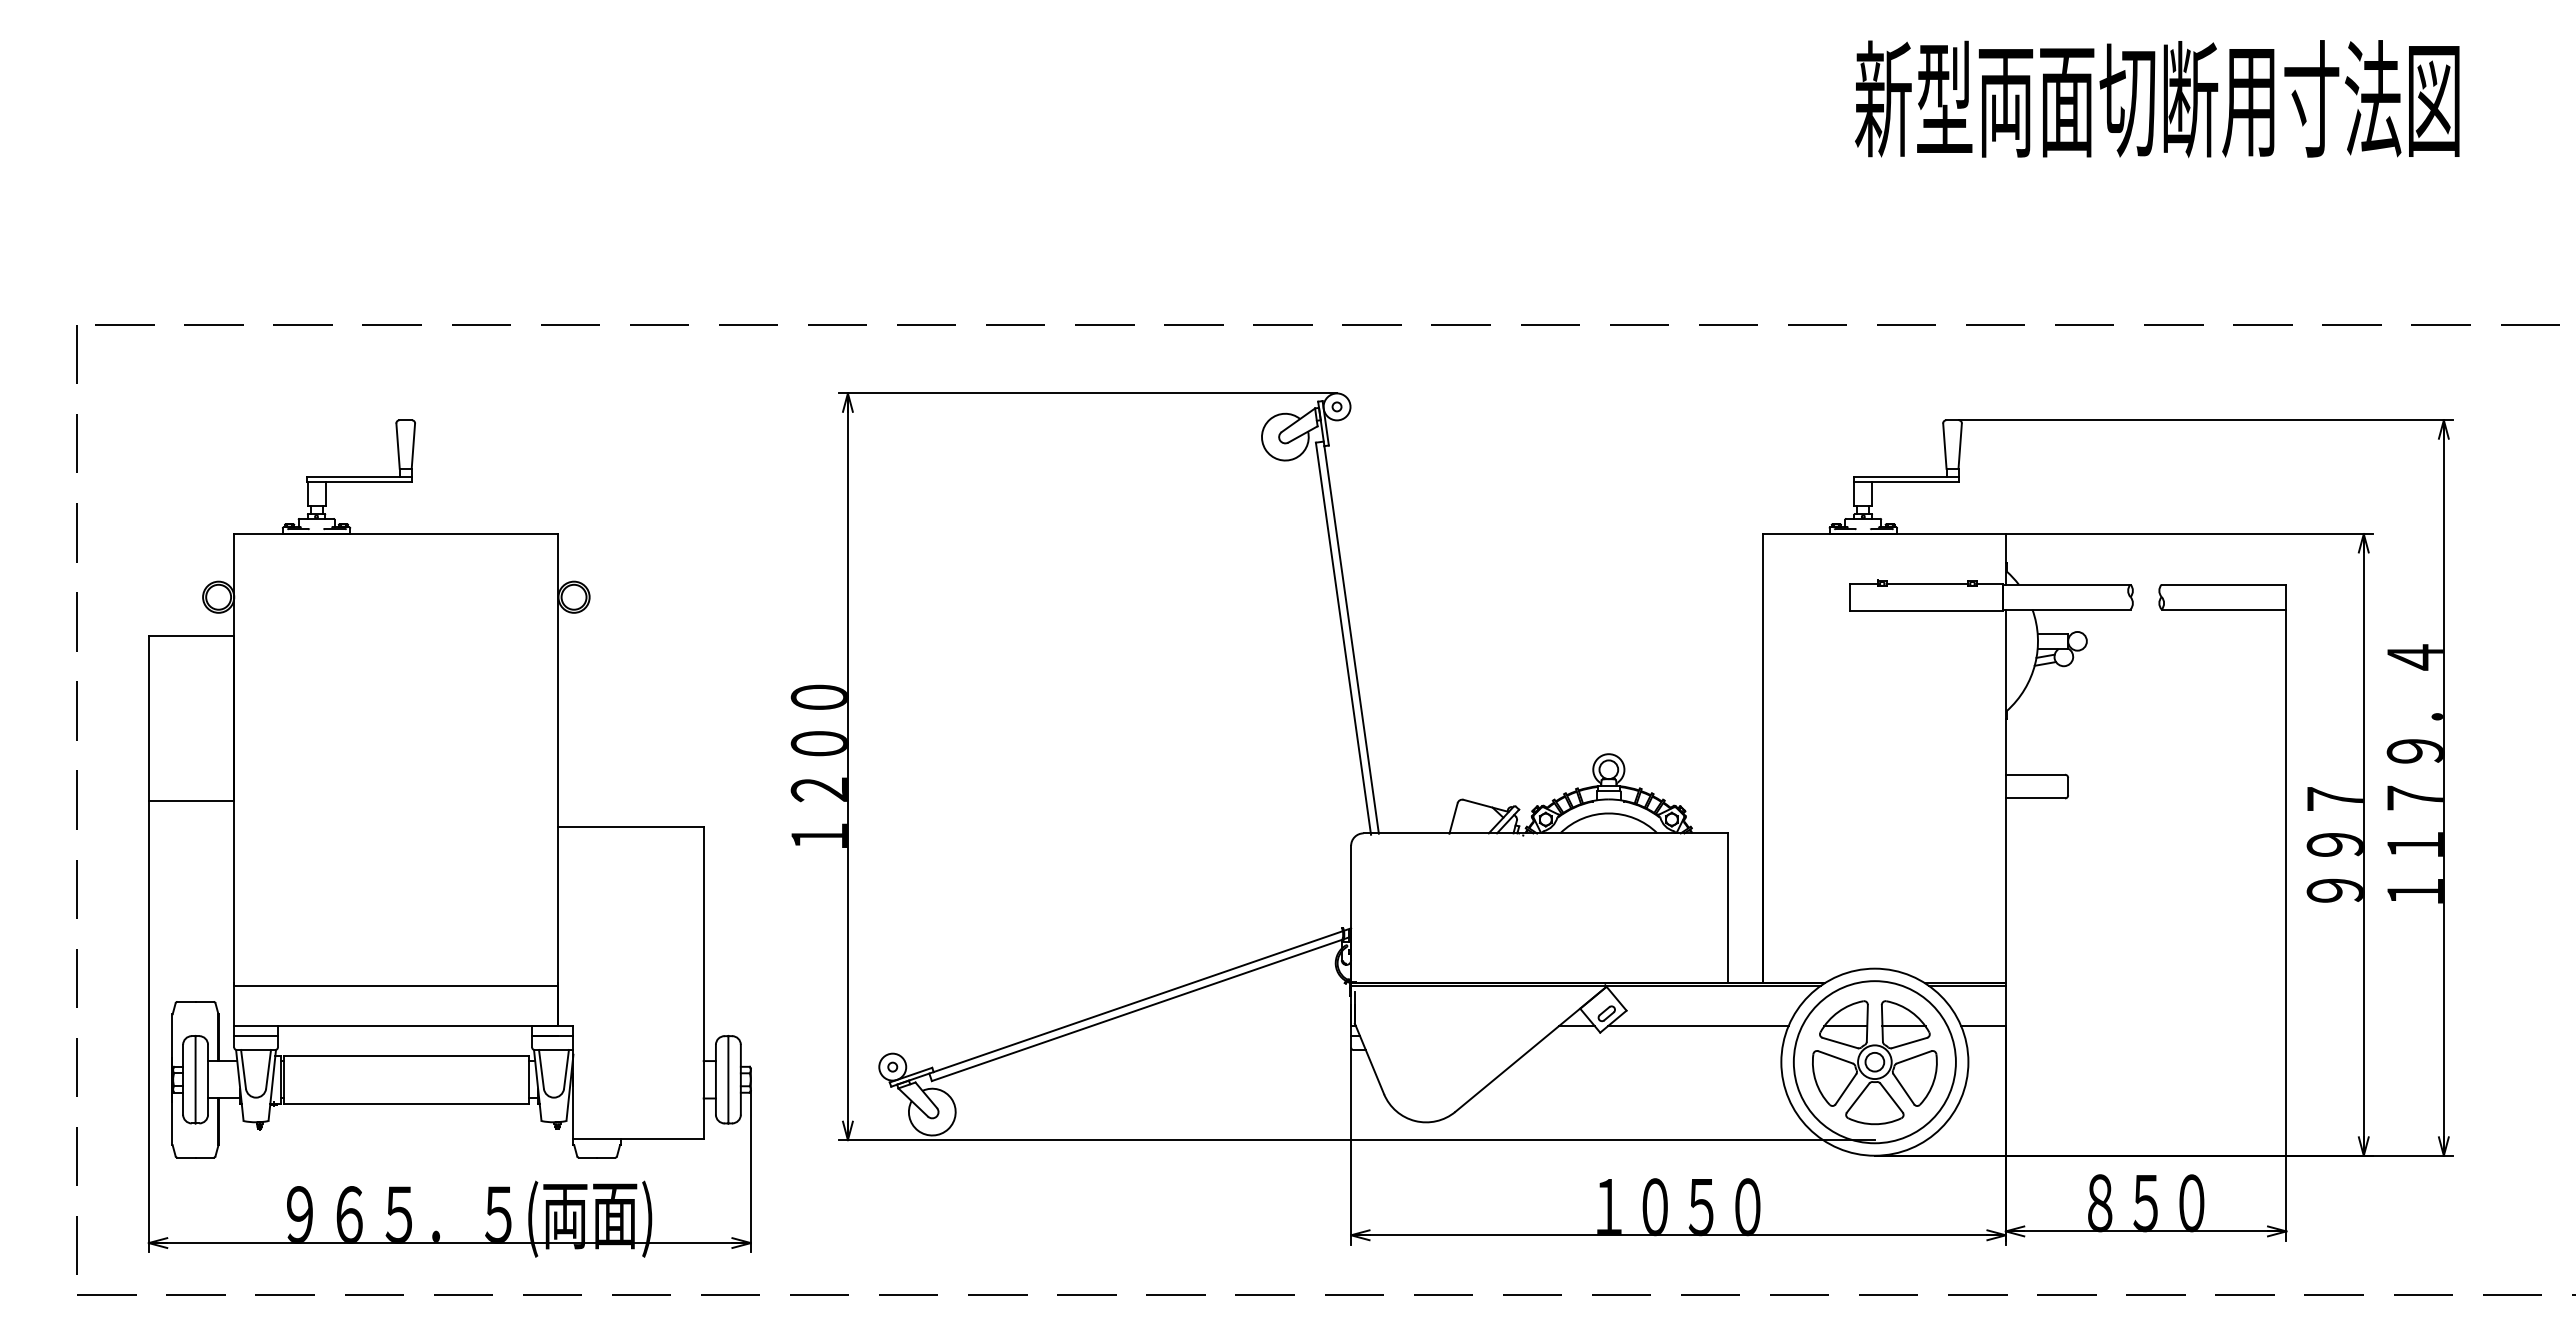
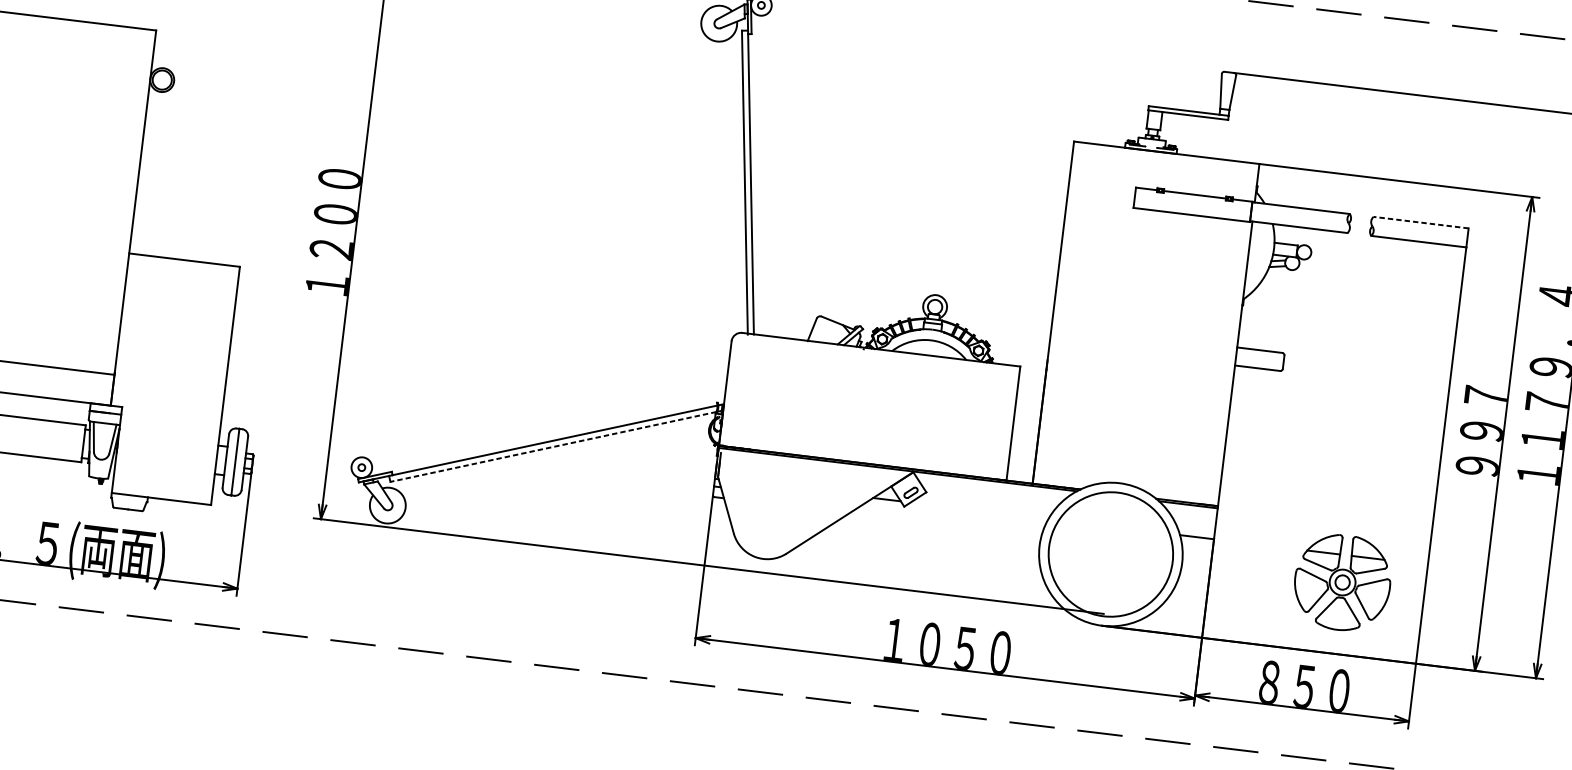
line: (2223, 584) -> (1420, 222), solid -> dashed
line: (1136, 1010) -> (552, 446), solid -> dashed
line: (1697, 1026) -> (978, 510), removed
part: (1874, 1062) -> (1342, 582), moved

